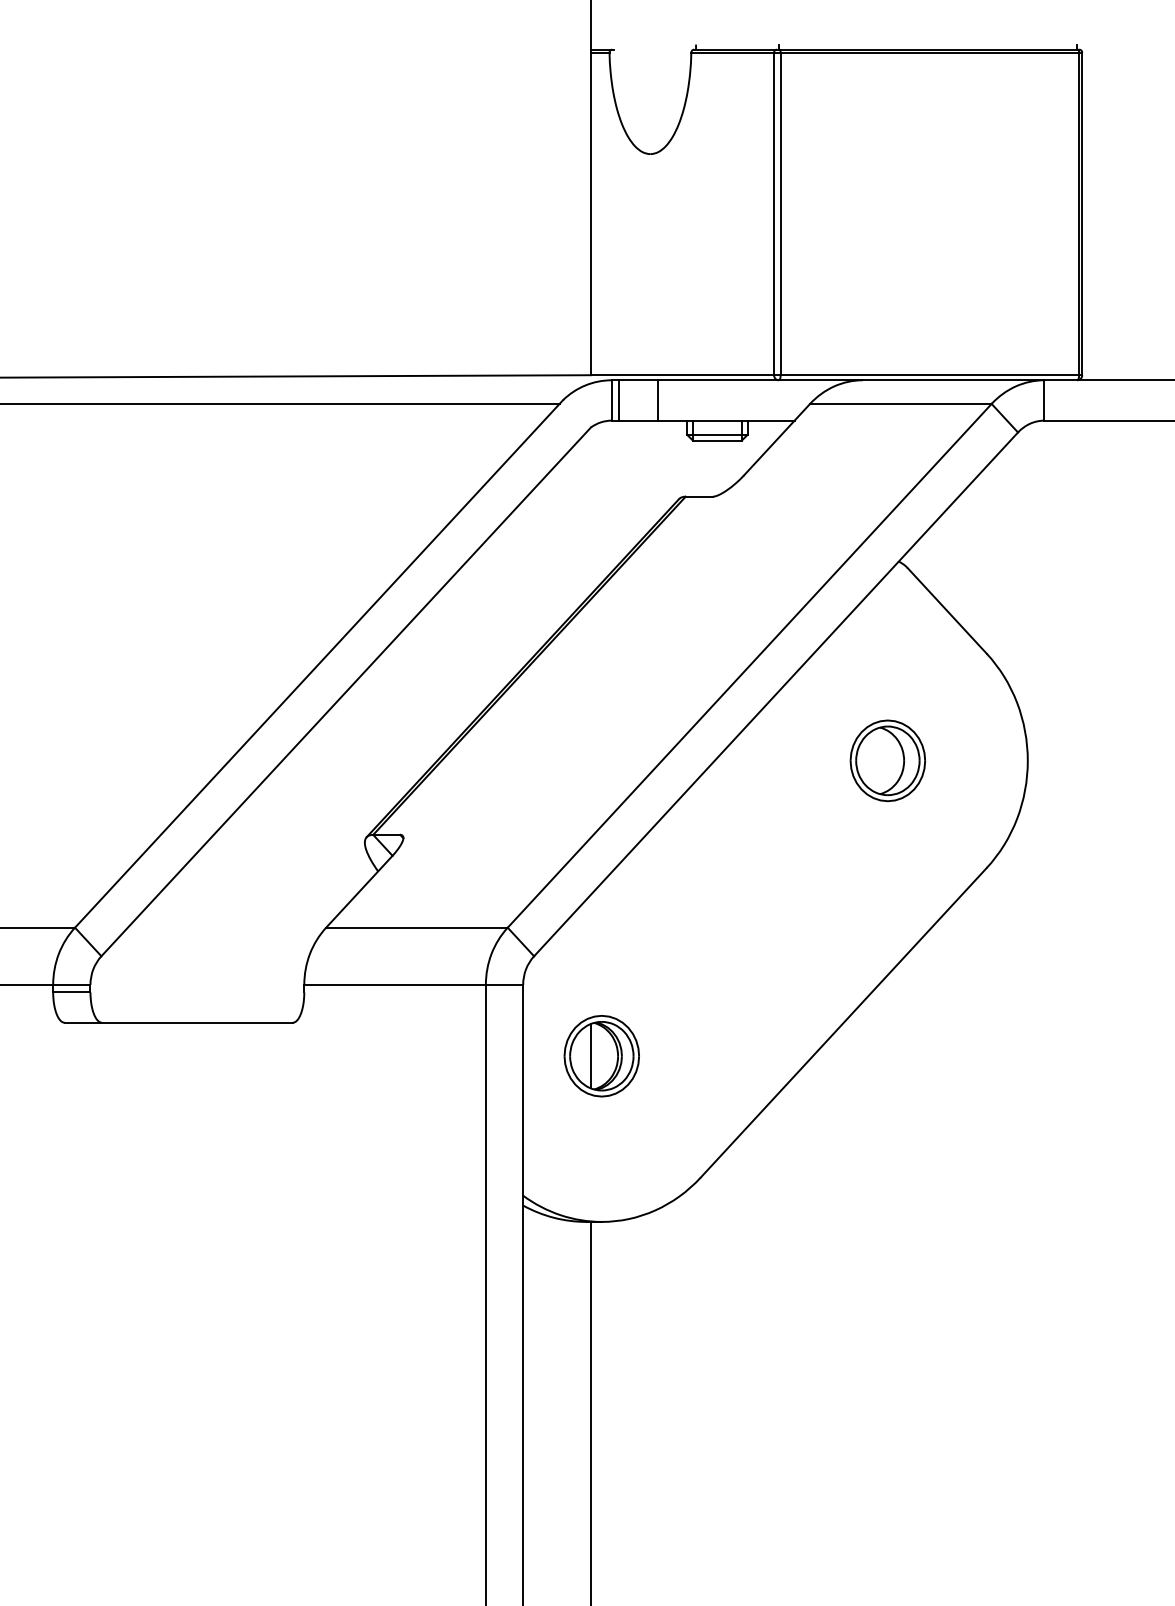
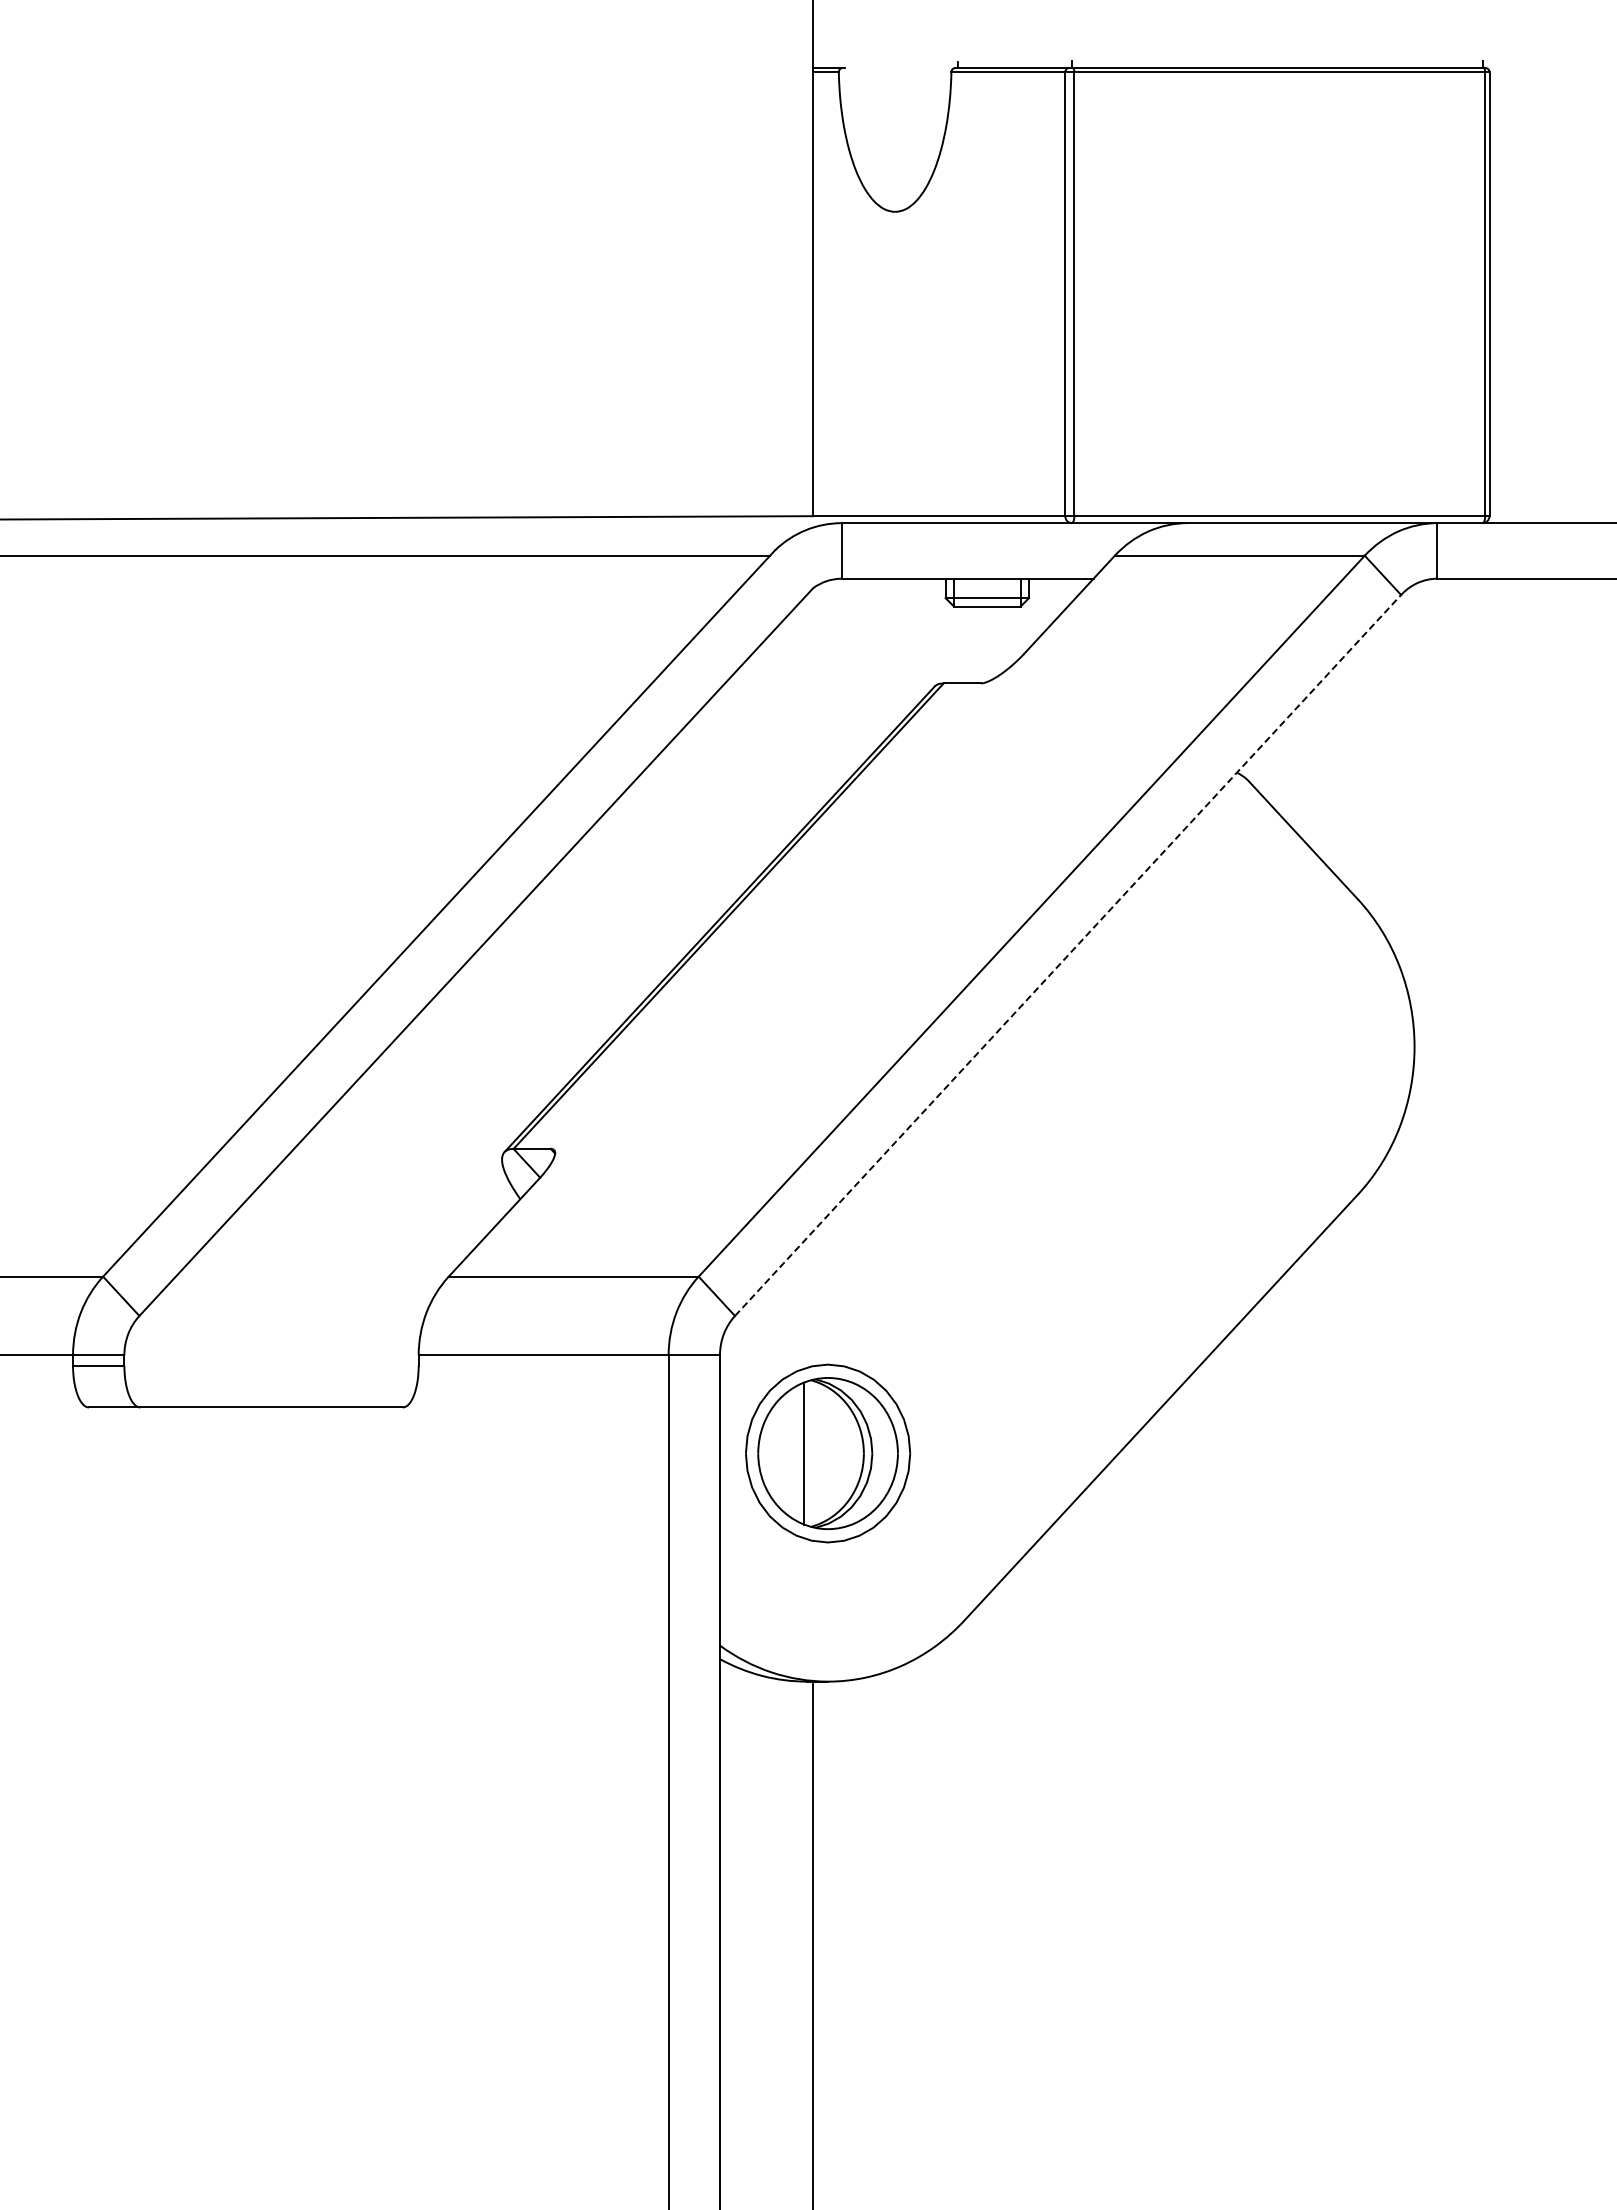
line: (618, 400) -> (851, 550), removed
line: (658, 400) -> (906, 550), removed
line: (776, 694) -> (1068, 955), solid -> dashed
part: (887, 760) -> (1221, 1046), removed
part: (602, 1056) -> (828, 1453), size x1.6

